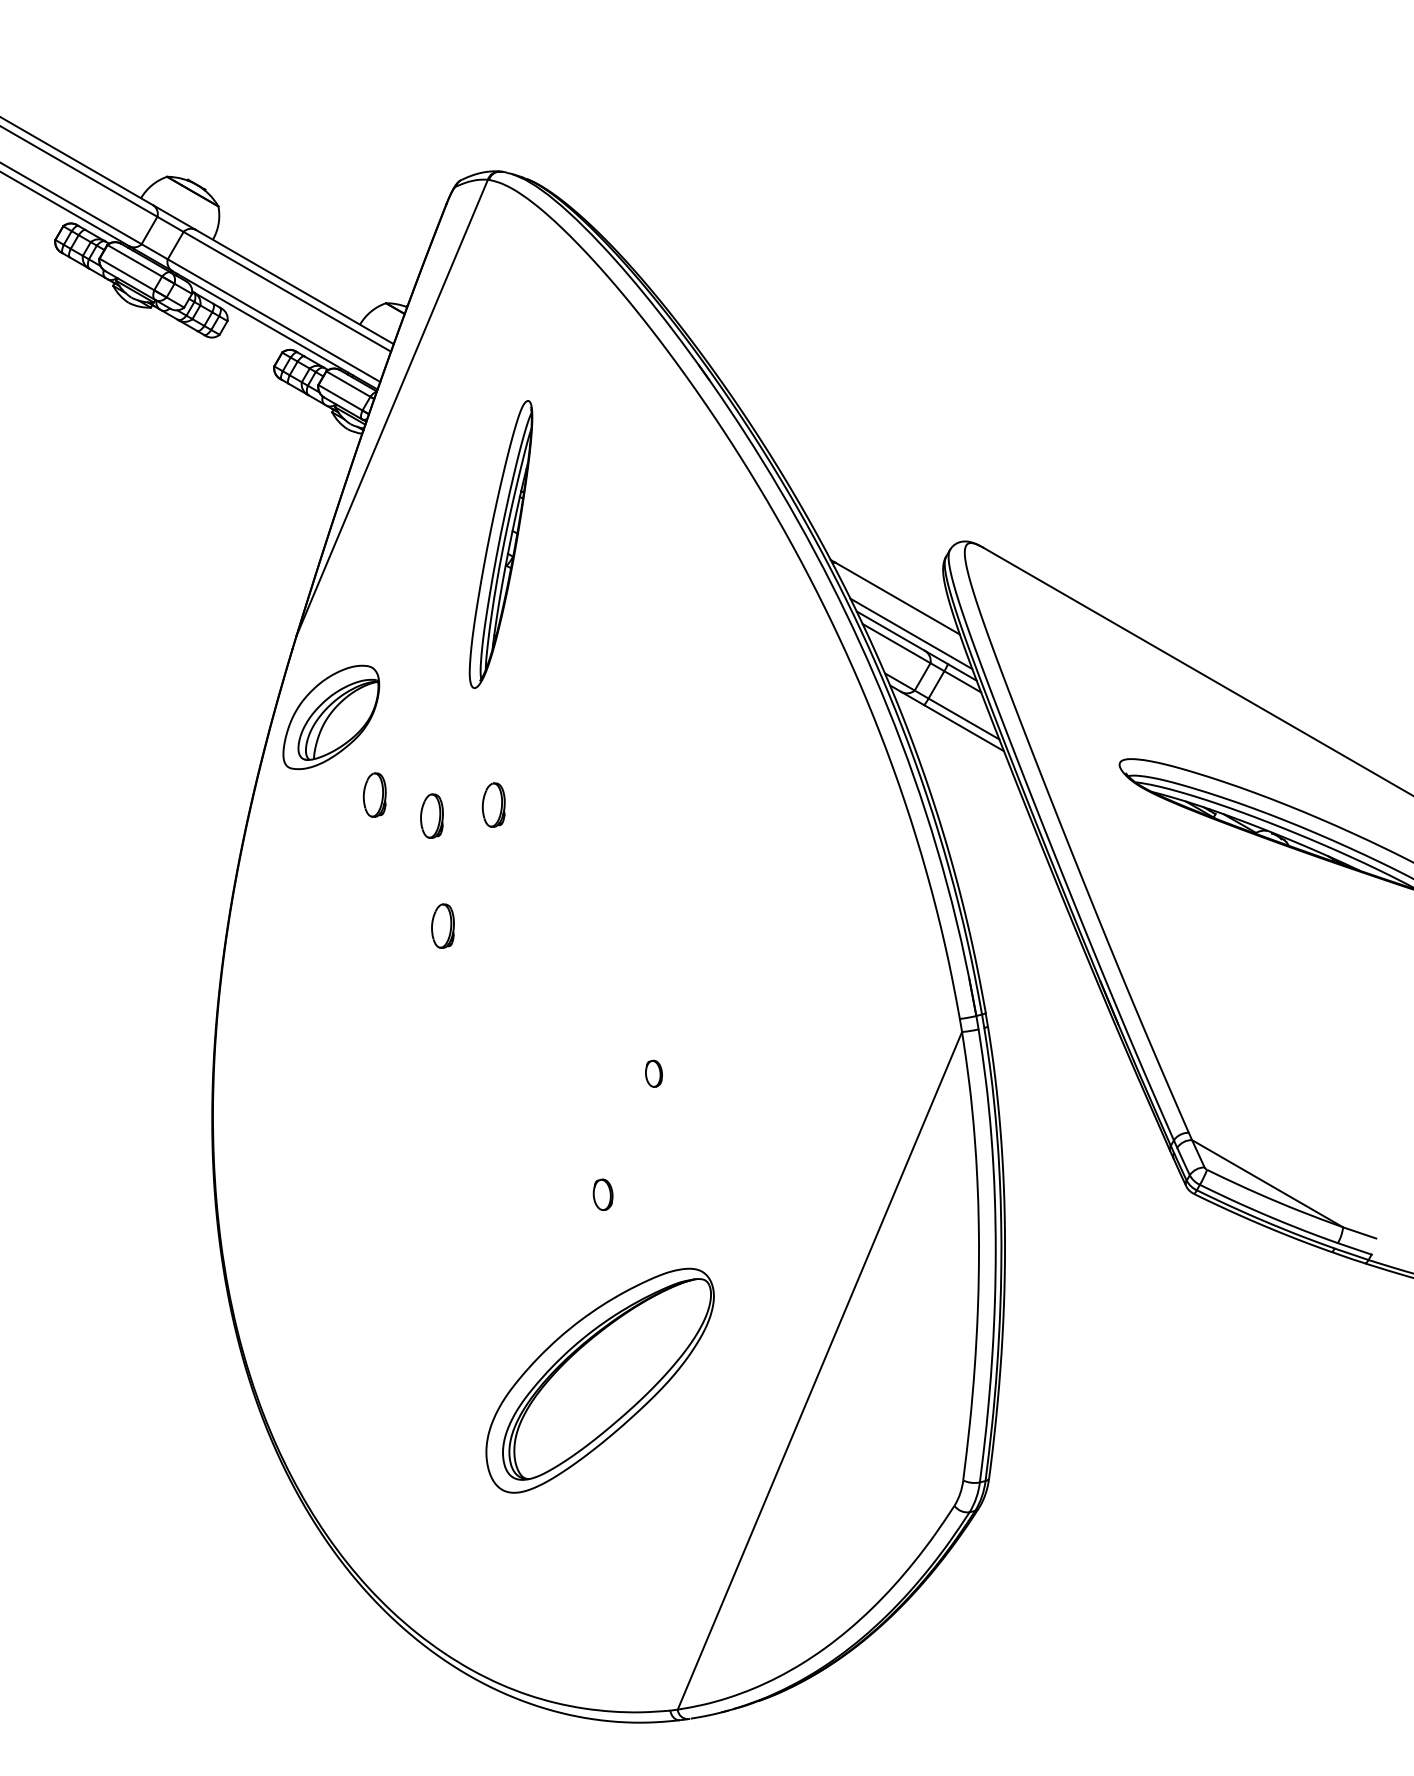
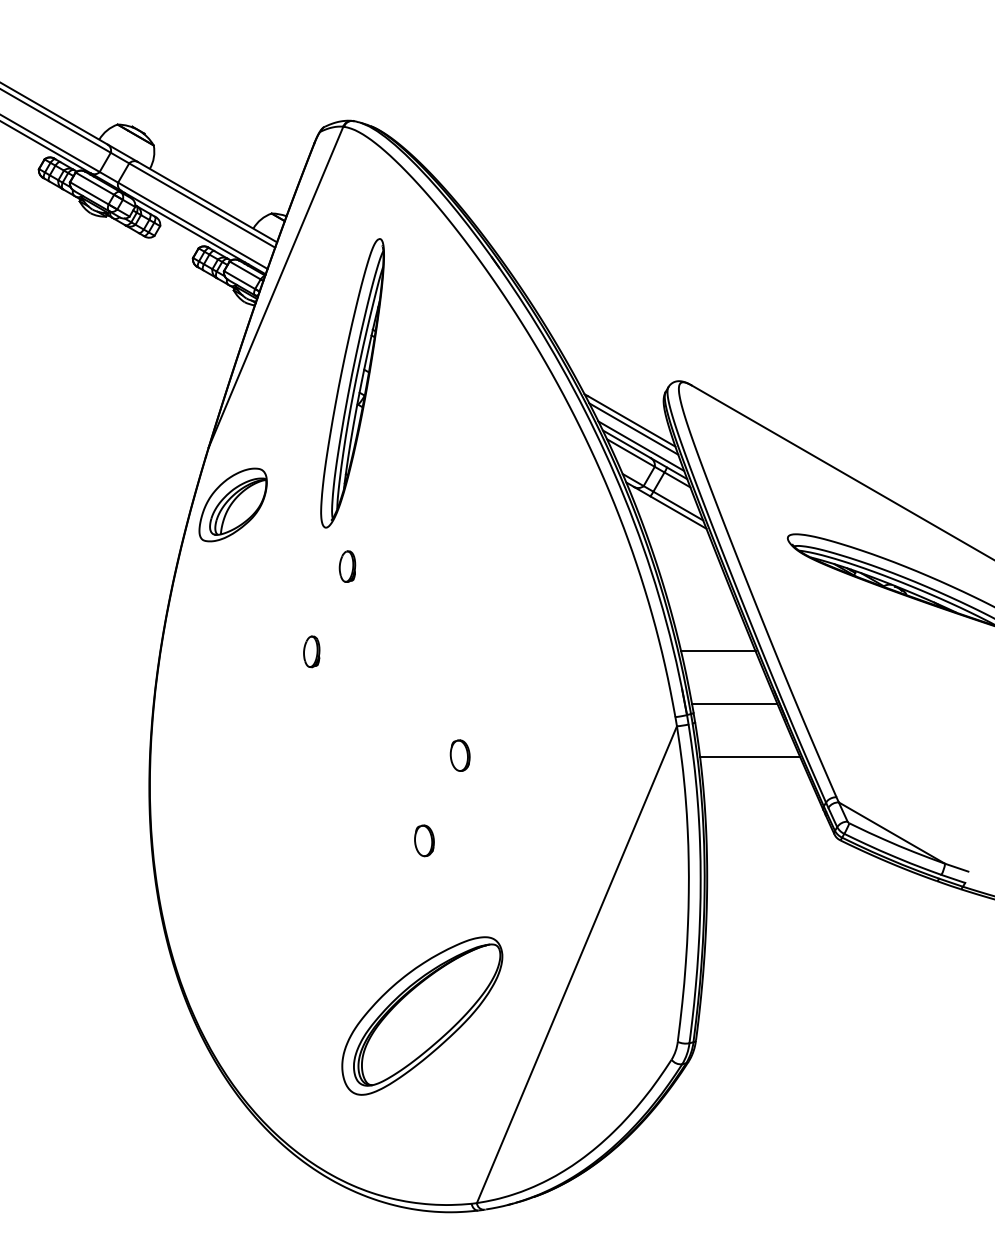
part: (500, 544) -> (352, 383), size x1.43
line: (900, 608) -> (633, 428), added
part: (374, 794) -> (263, 559), removed
part: (431, 815) -> (303, 573), removed
line: (1020, 924) -> (718, 650), added
line: (1043, 999) -> (734, 703), added
part: (653, 1073) -> (459, 755), size x1.67
line: (1065, 1075) -> (749, 756), added
part: (602, 1194) -> (423, 840), size x1.43
part: (599, 1380) -> (421, 1015), moved

